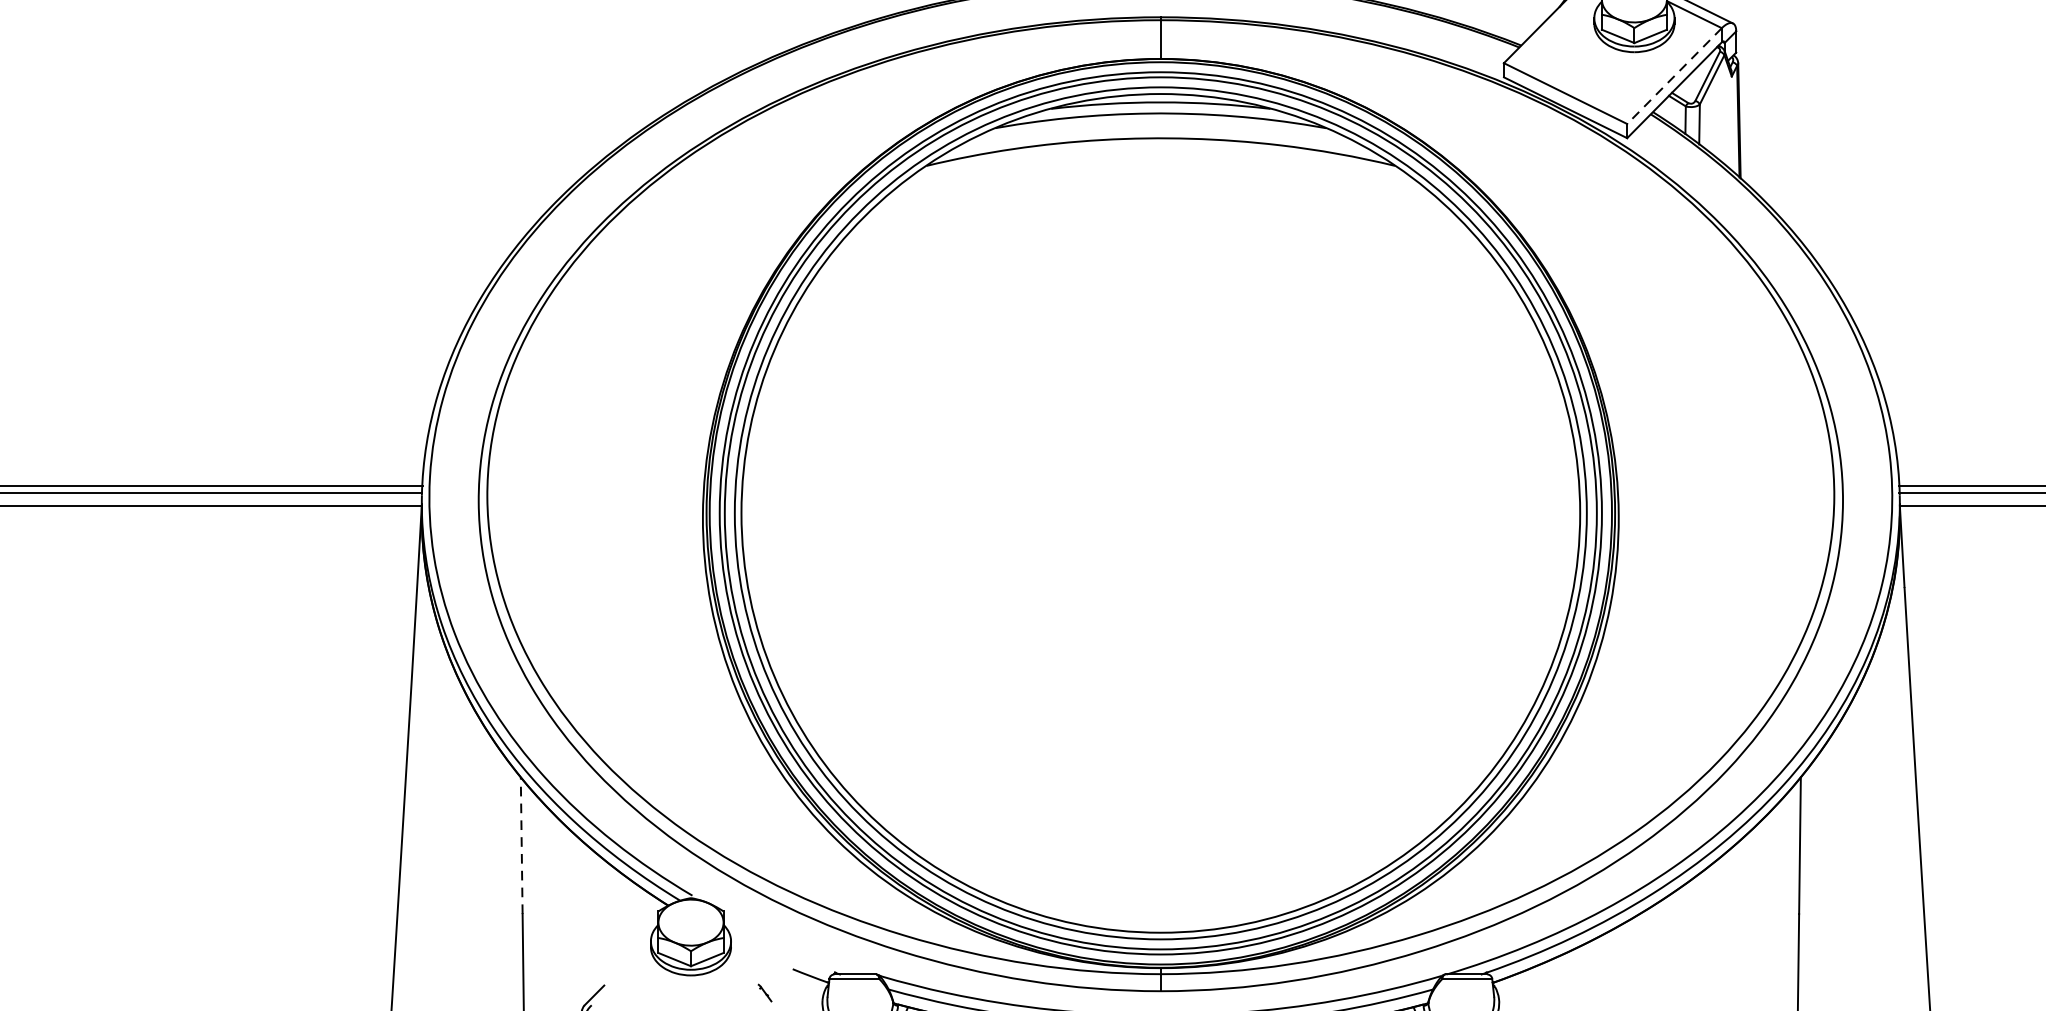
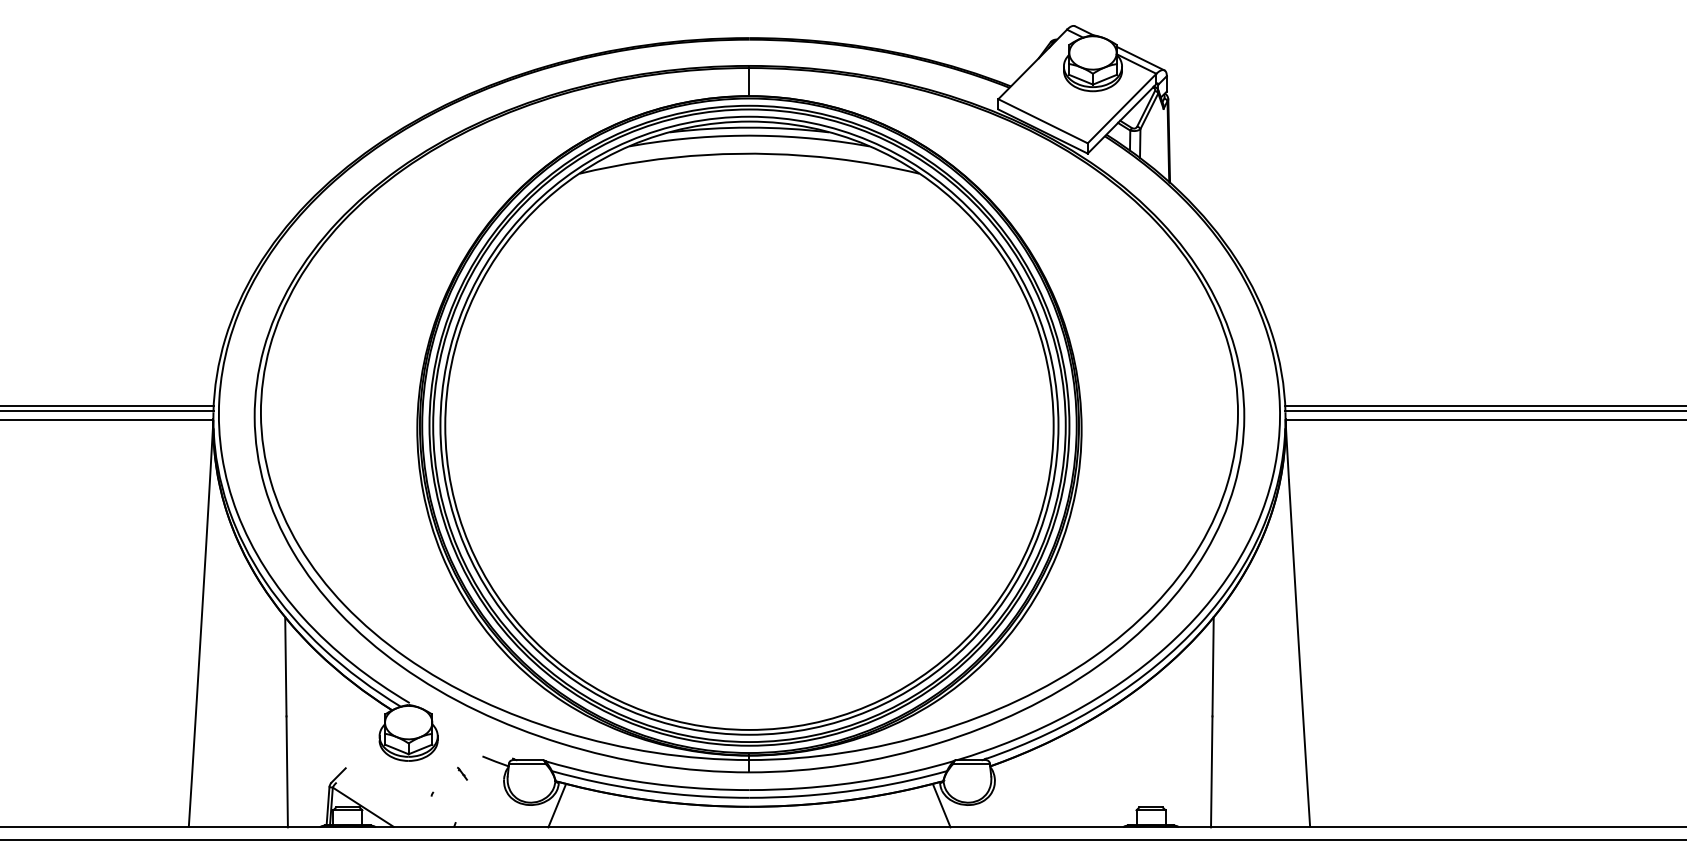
line: (1675, 75) -> (1122, 108), dashed -> solid
line: (521, 845) -> (285, 666), dashed -> solid

